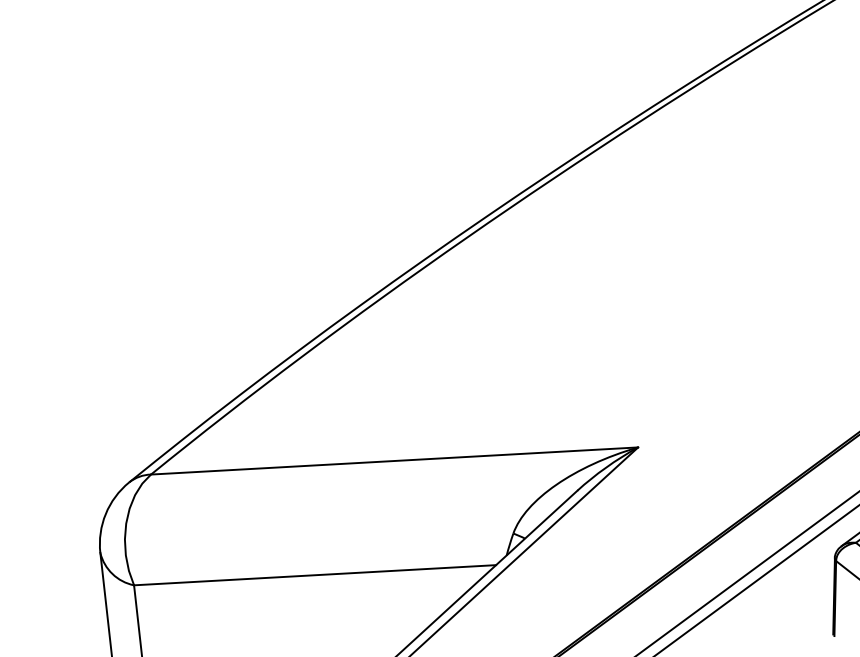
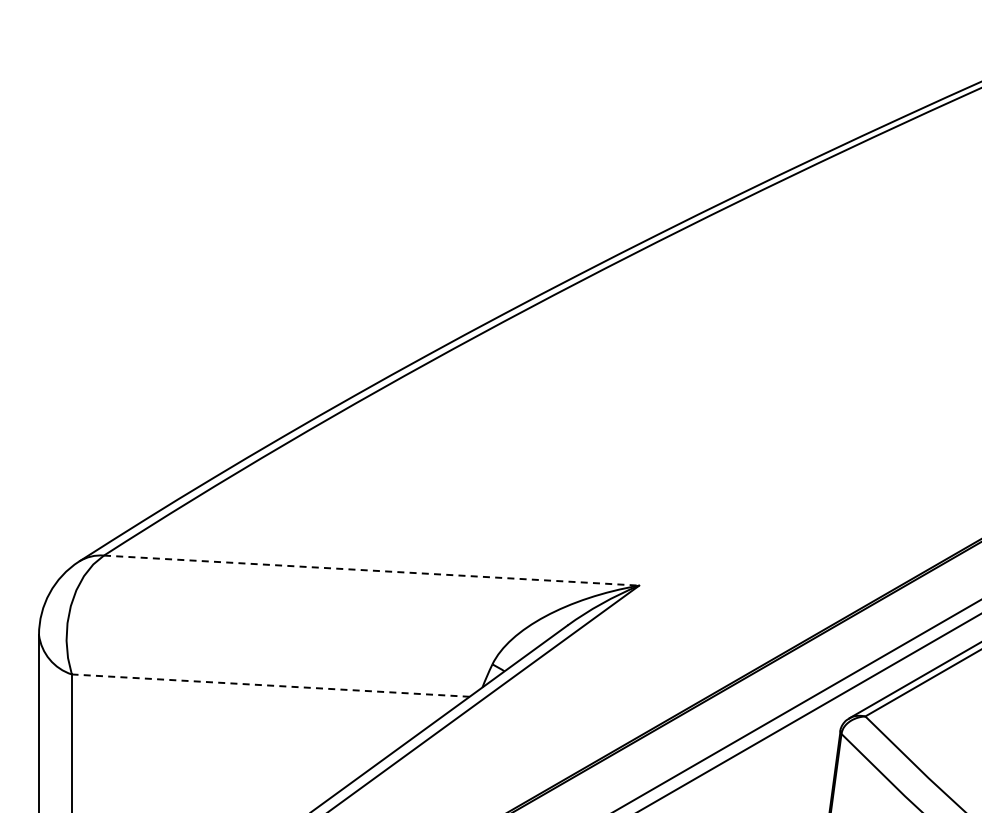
line: (395, 460) -> (372, 570), solid -> dashed
line: (314, 575) -> (270, 685), solid -> dashed

